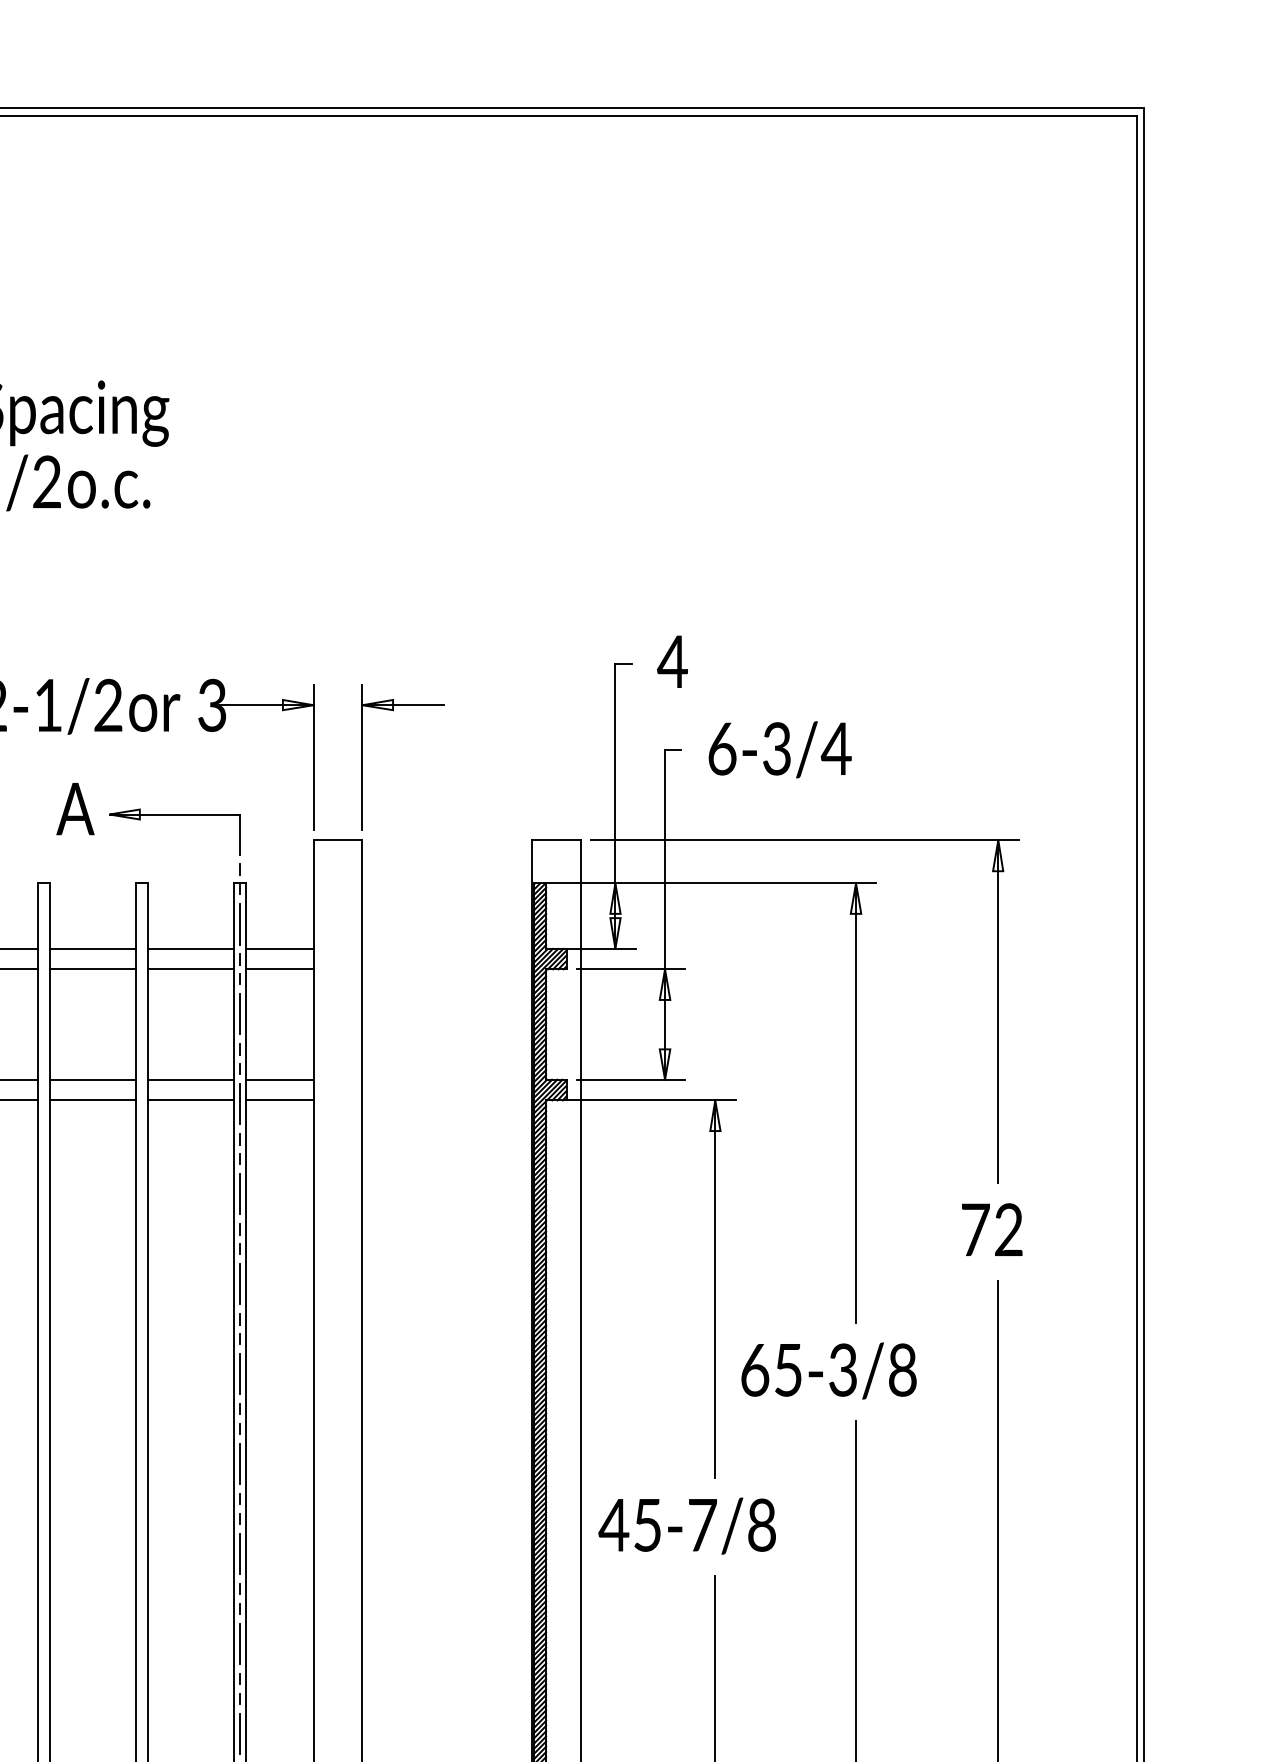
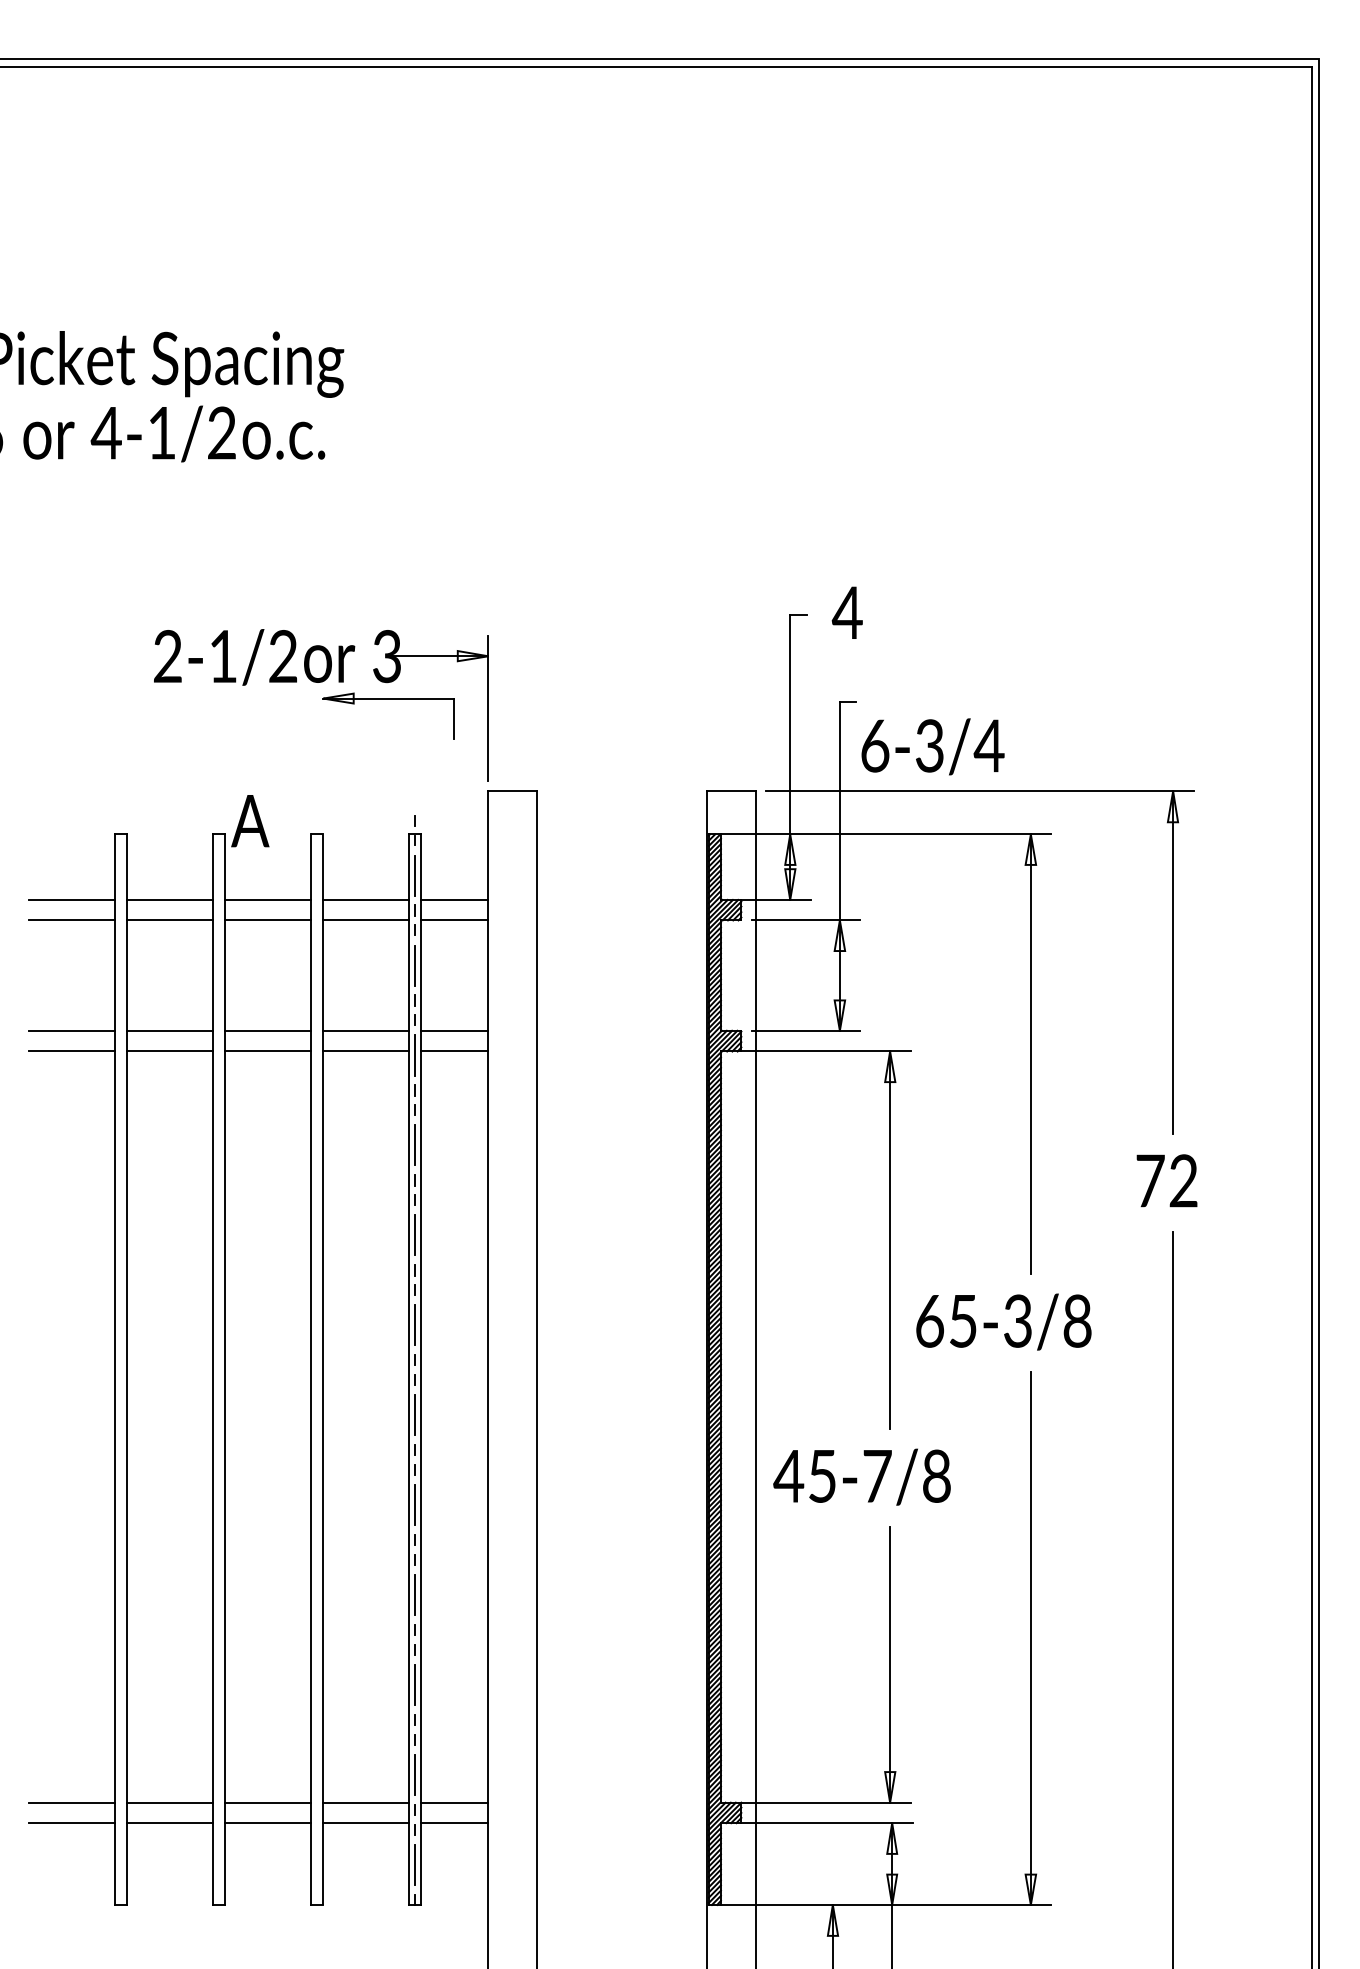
text: (779, 749) -> (932, 746), moved
part: (362, 757) -> (537, 708), removed
text: (75, 809) -> (250, 821), moved
part: (174, 815) -> (388, 699), moved

